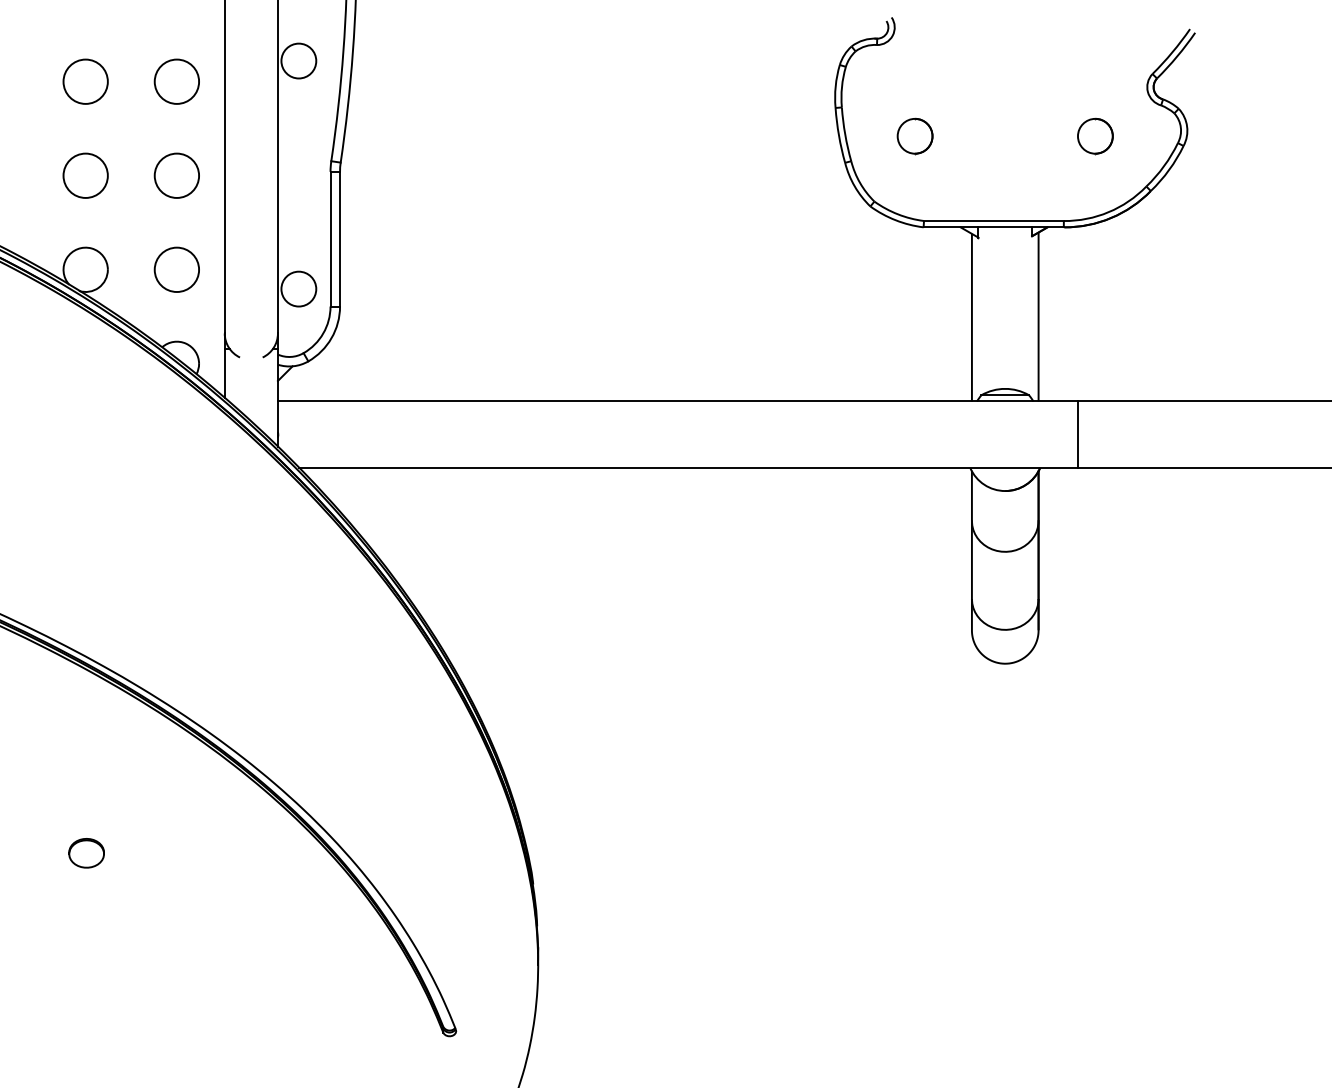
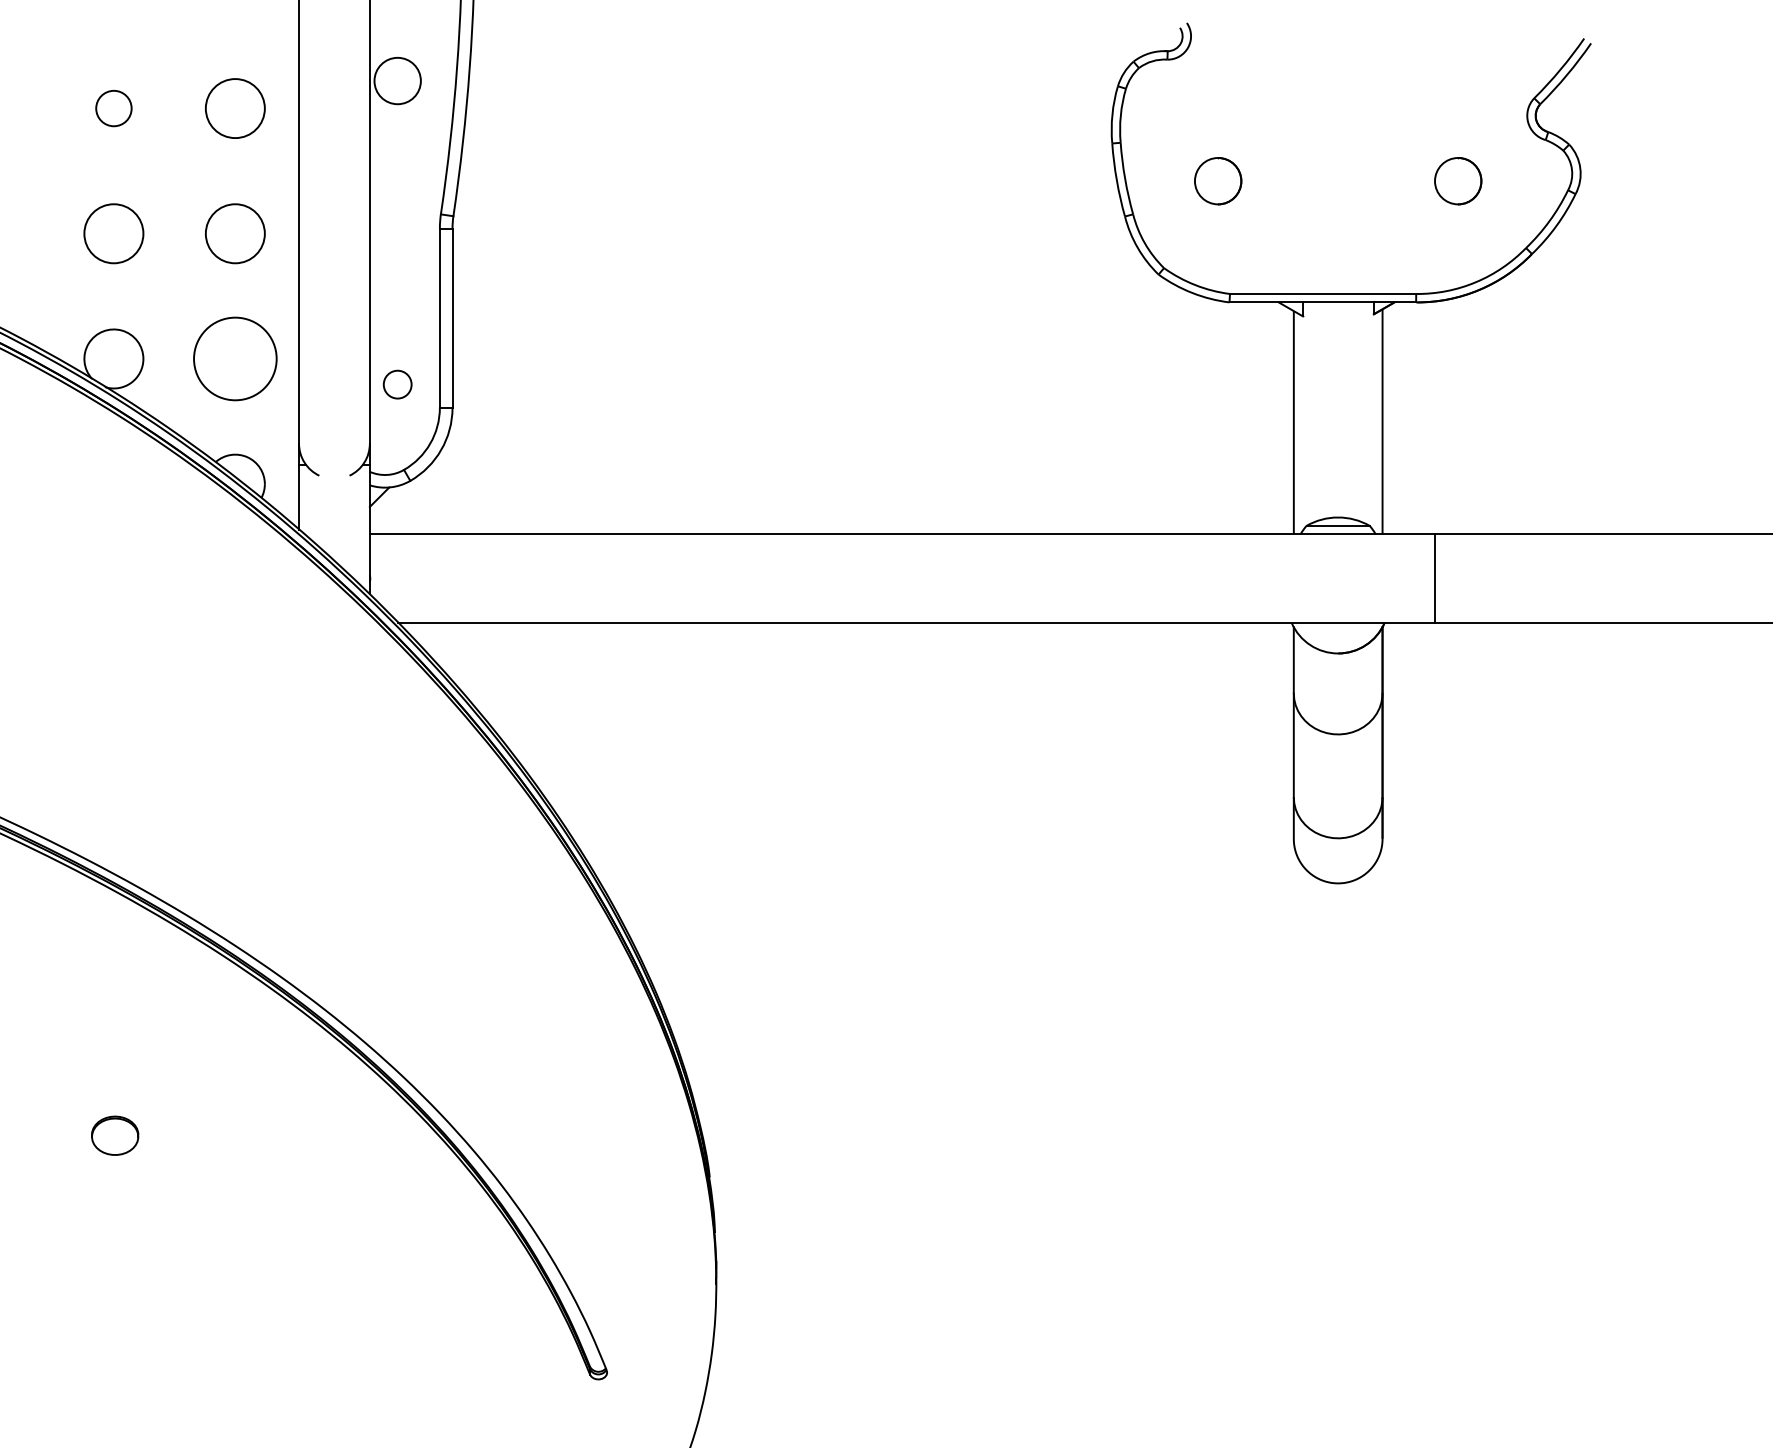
circle: (85, 81) -> (113, 108), size x0.6
circle: (176, 269) -> (234, 358), size x1.4
circle: (298, 289) -> (397, 384), size x0.6

